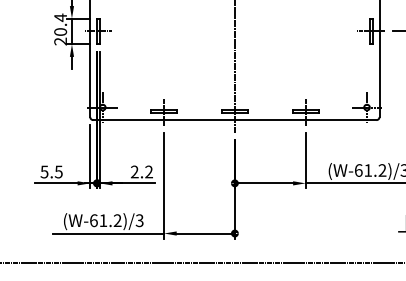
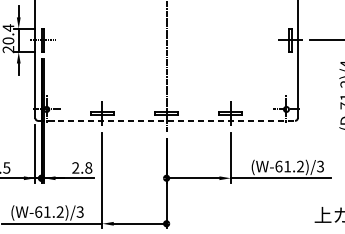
line: (234, 120) -> (166, 121), solid -> dashed
text: (149, 171) -> (89, 167), 2.2 -> 2.8

